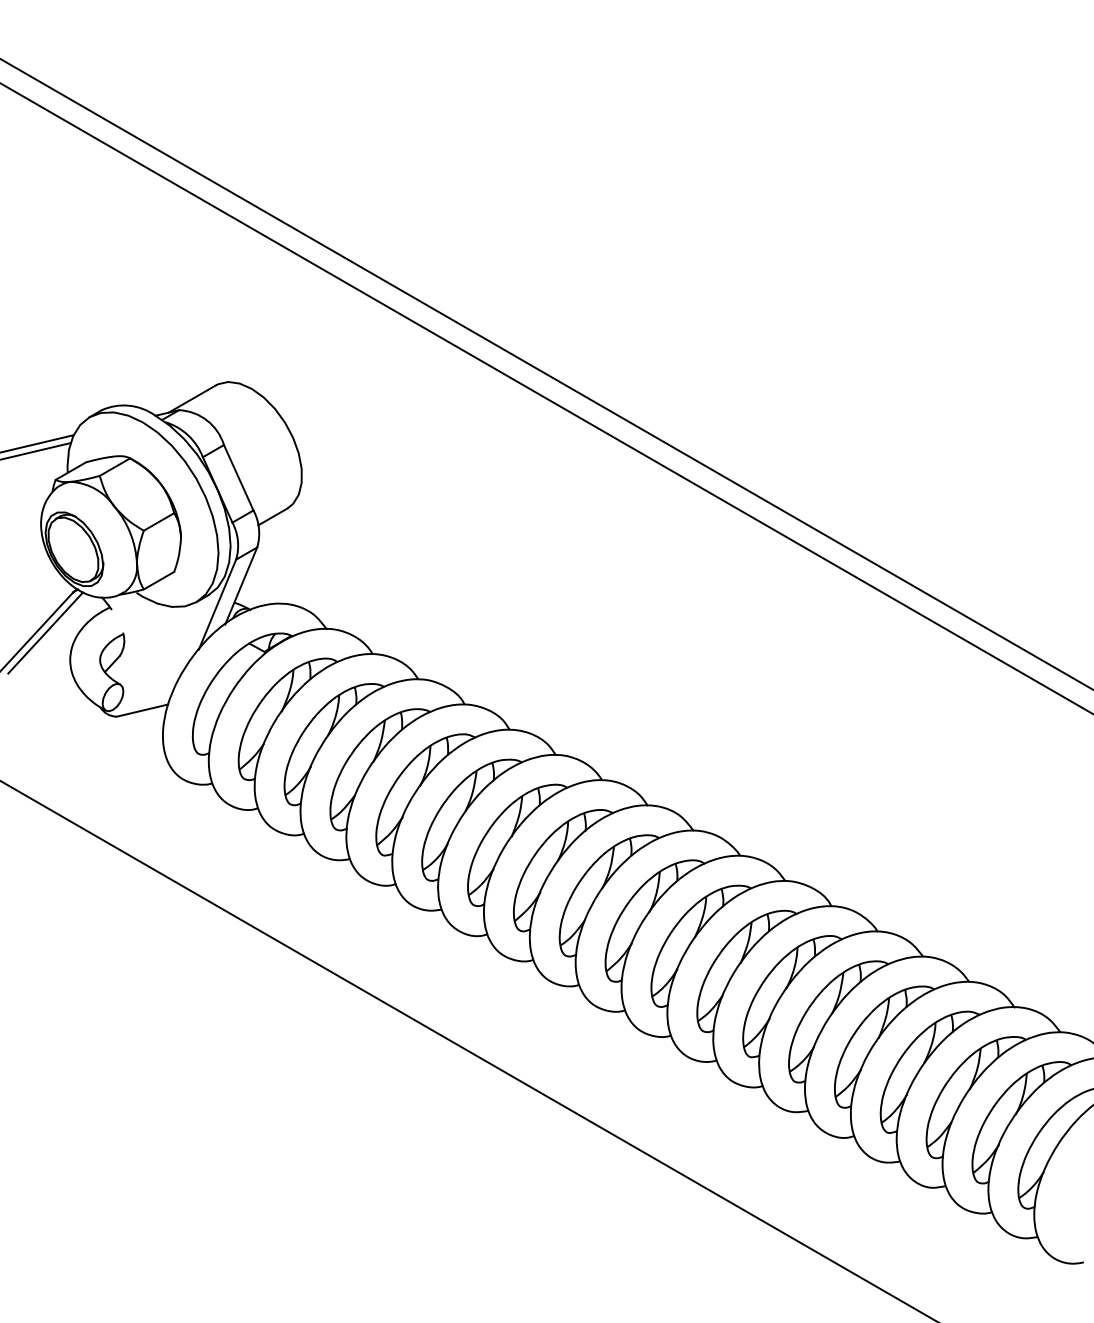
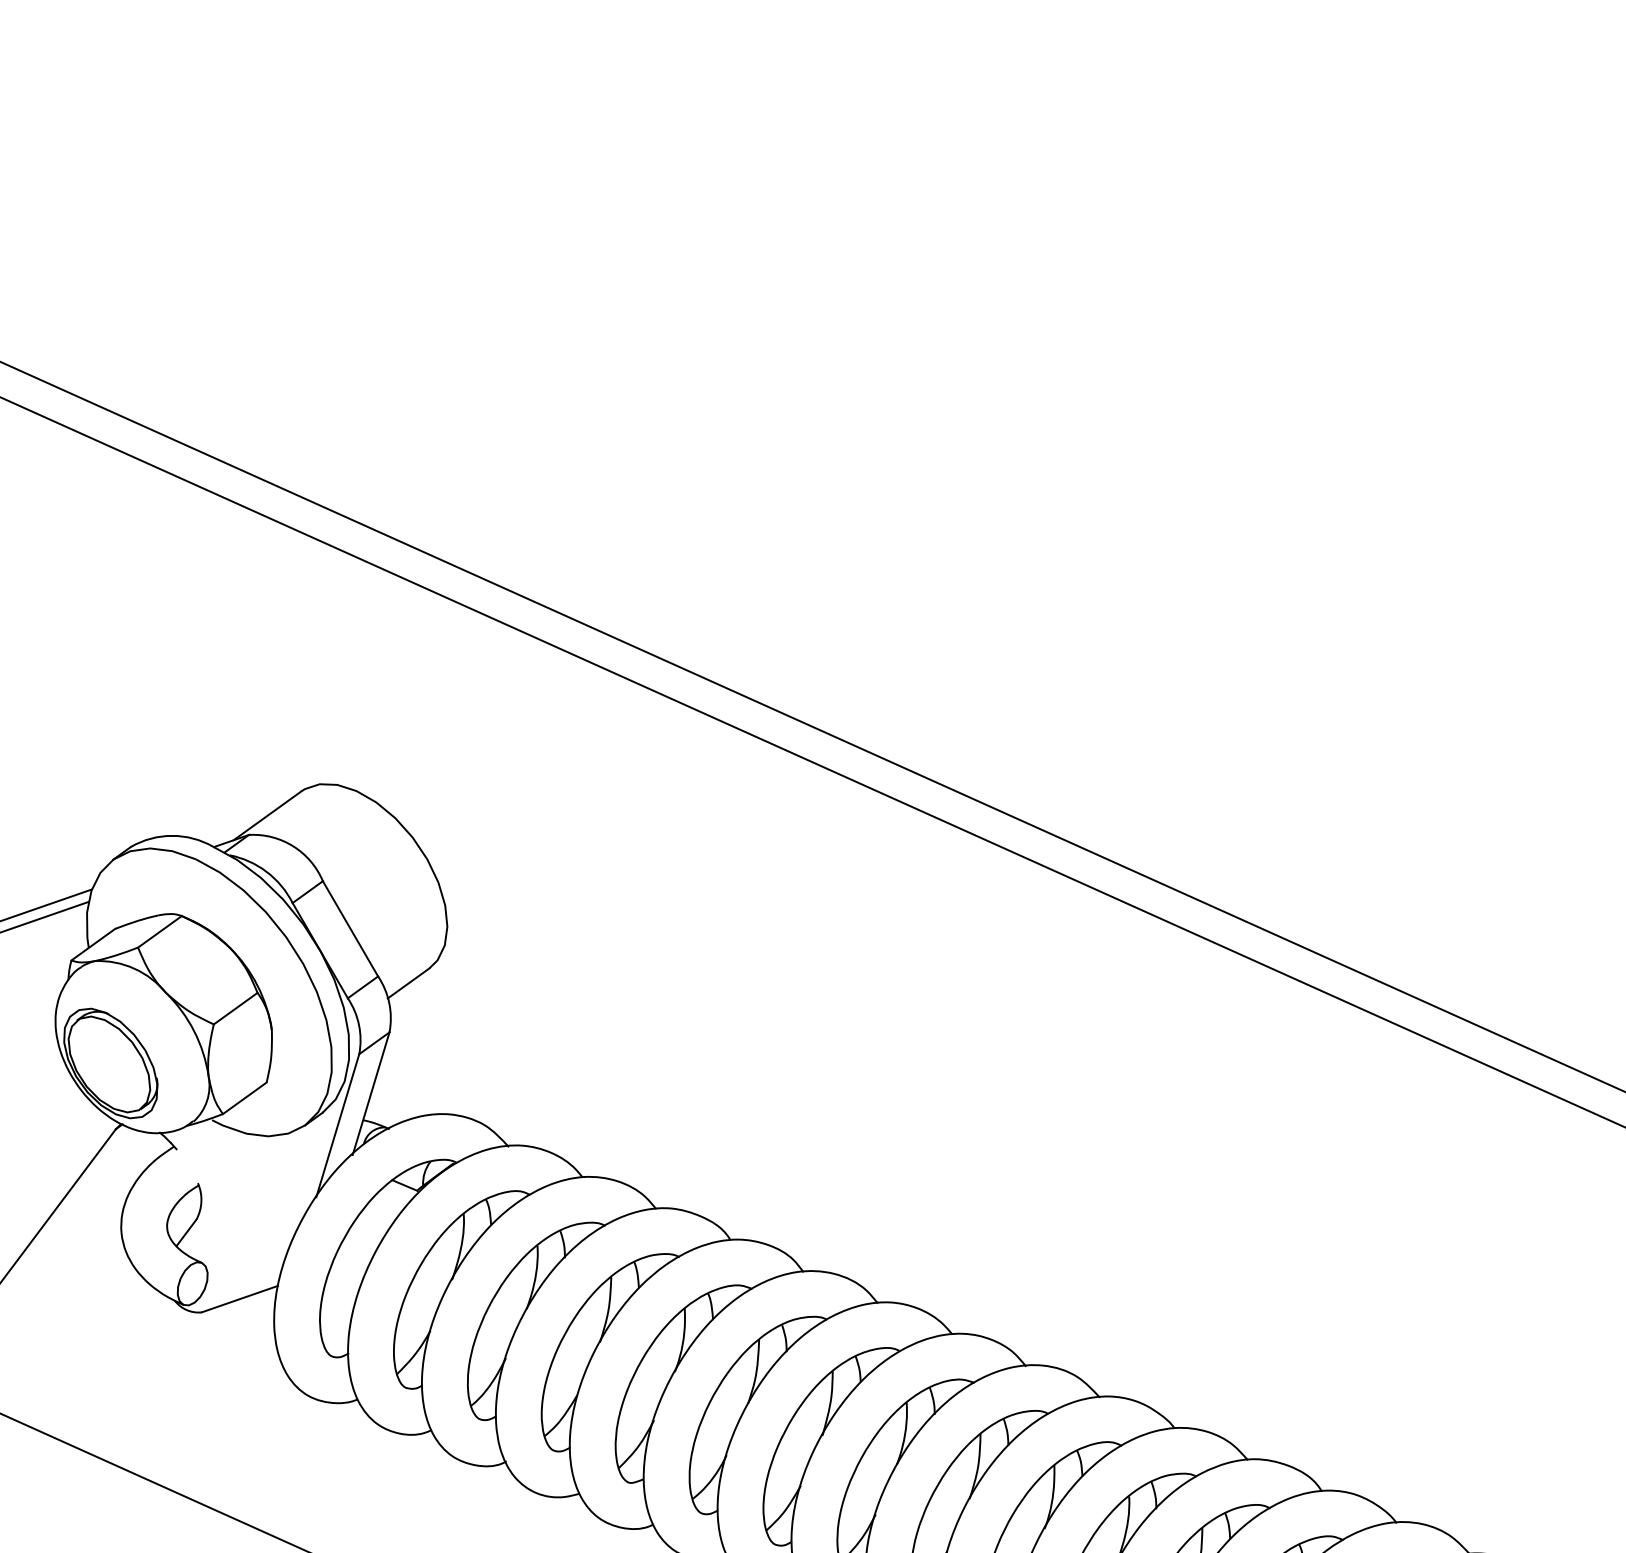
line: (45, 632) -> (79, 1194), removed

